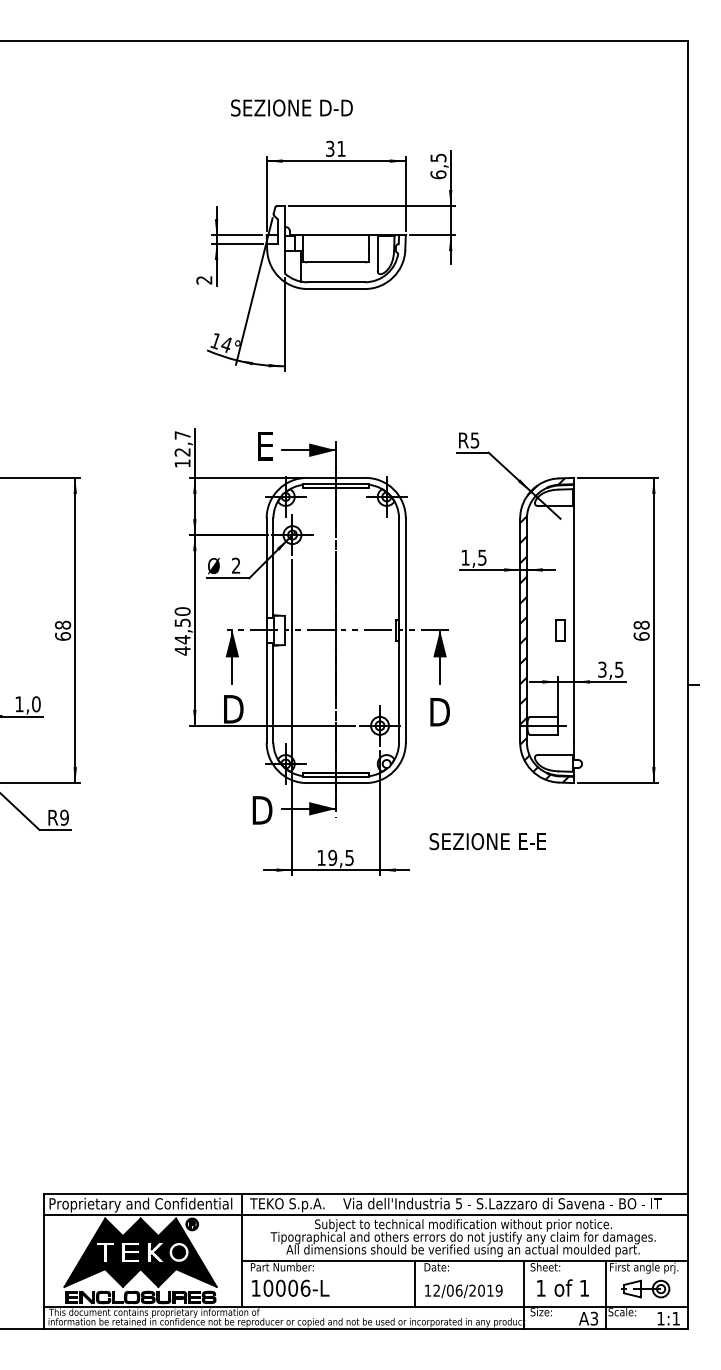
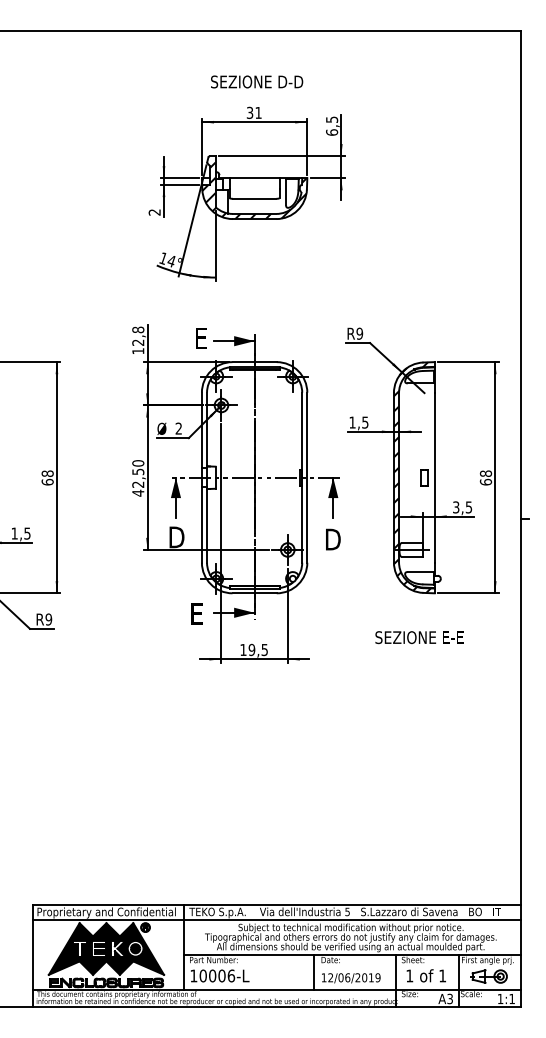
text: (292, 107) -> (257, 81), moved
hatch: (336, 251) -> (254, 190), added
text: (182, 434) -> (138, 329), 12,7 -> 12,8
text: (474, 440) -> (359, 333), R5 -> R9
text: (182, 639) -> (138, 484), 44,50 -> 42,50
text: (36, 704) -> (27, 533), 1,0 -> 1,5
text: (262, 809) -> (198, 613), D -> E
text: (487, 841) -> (419, 637), moved

